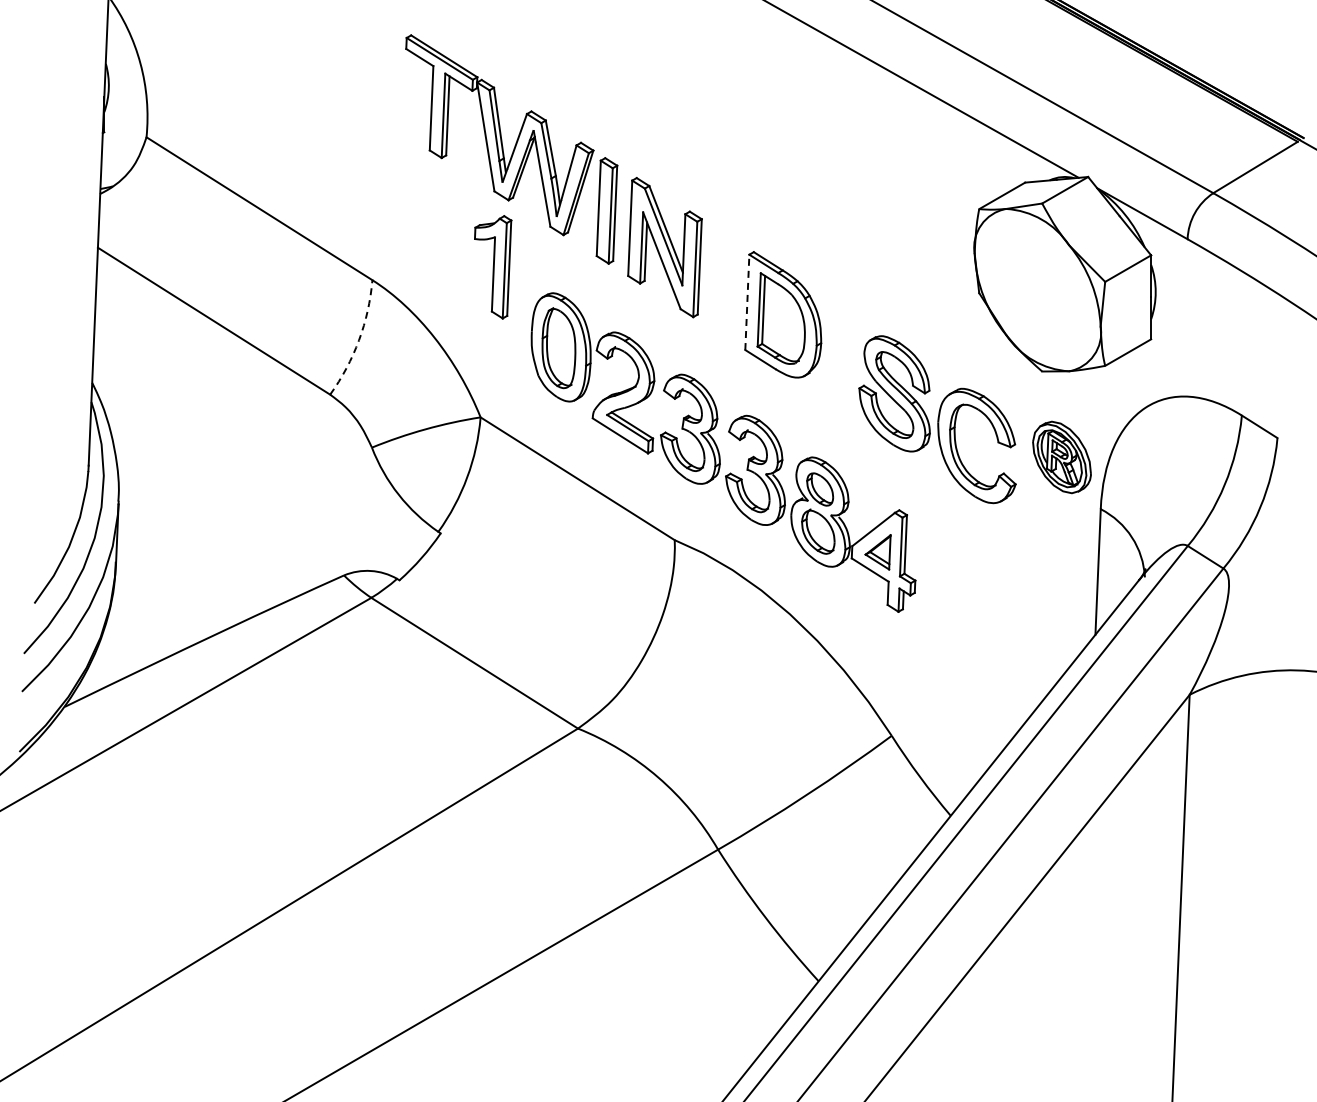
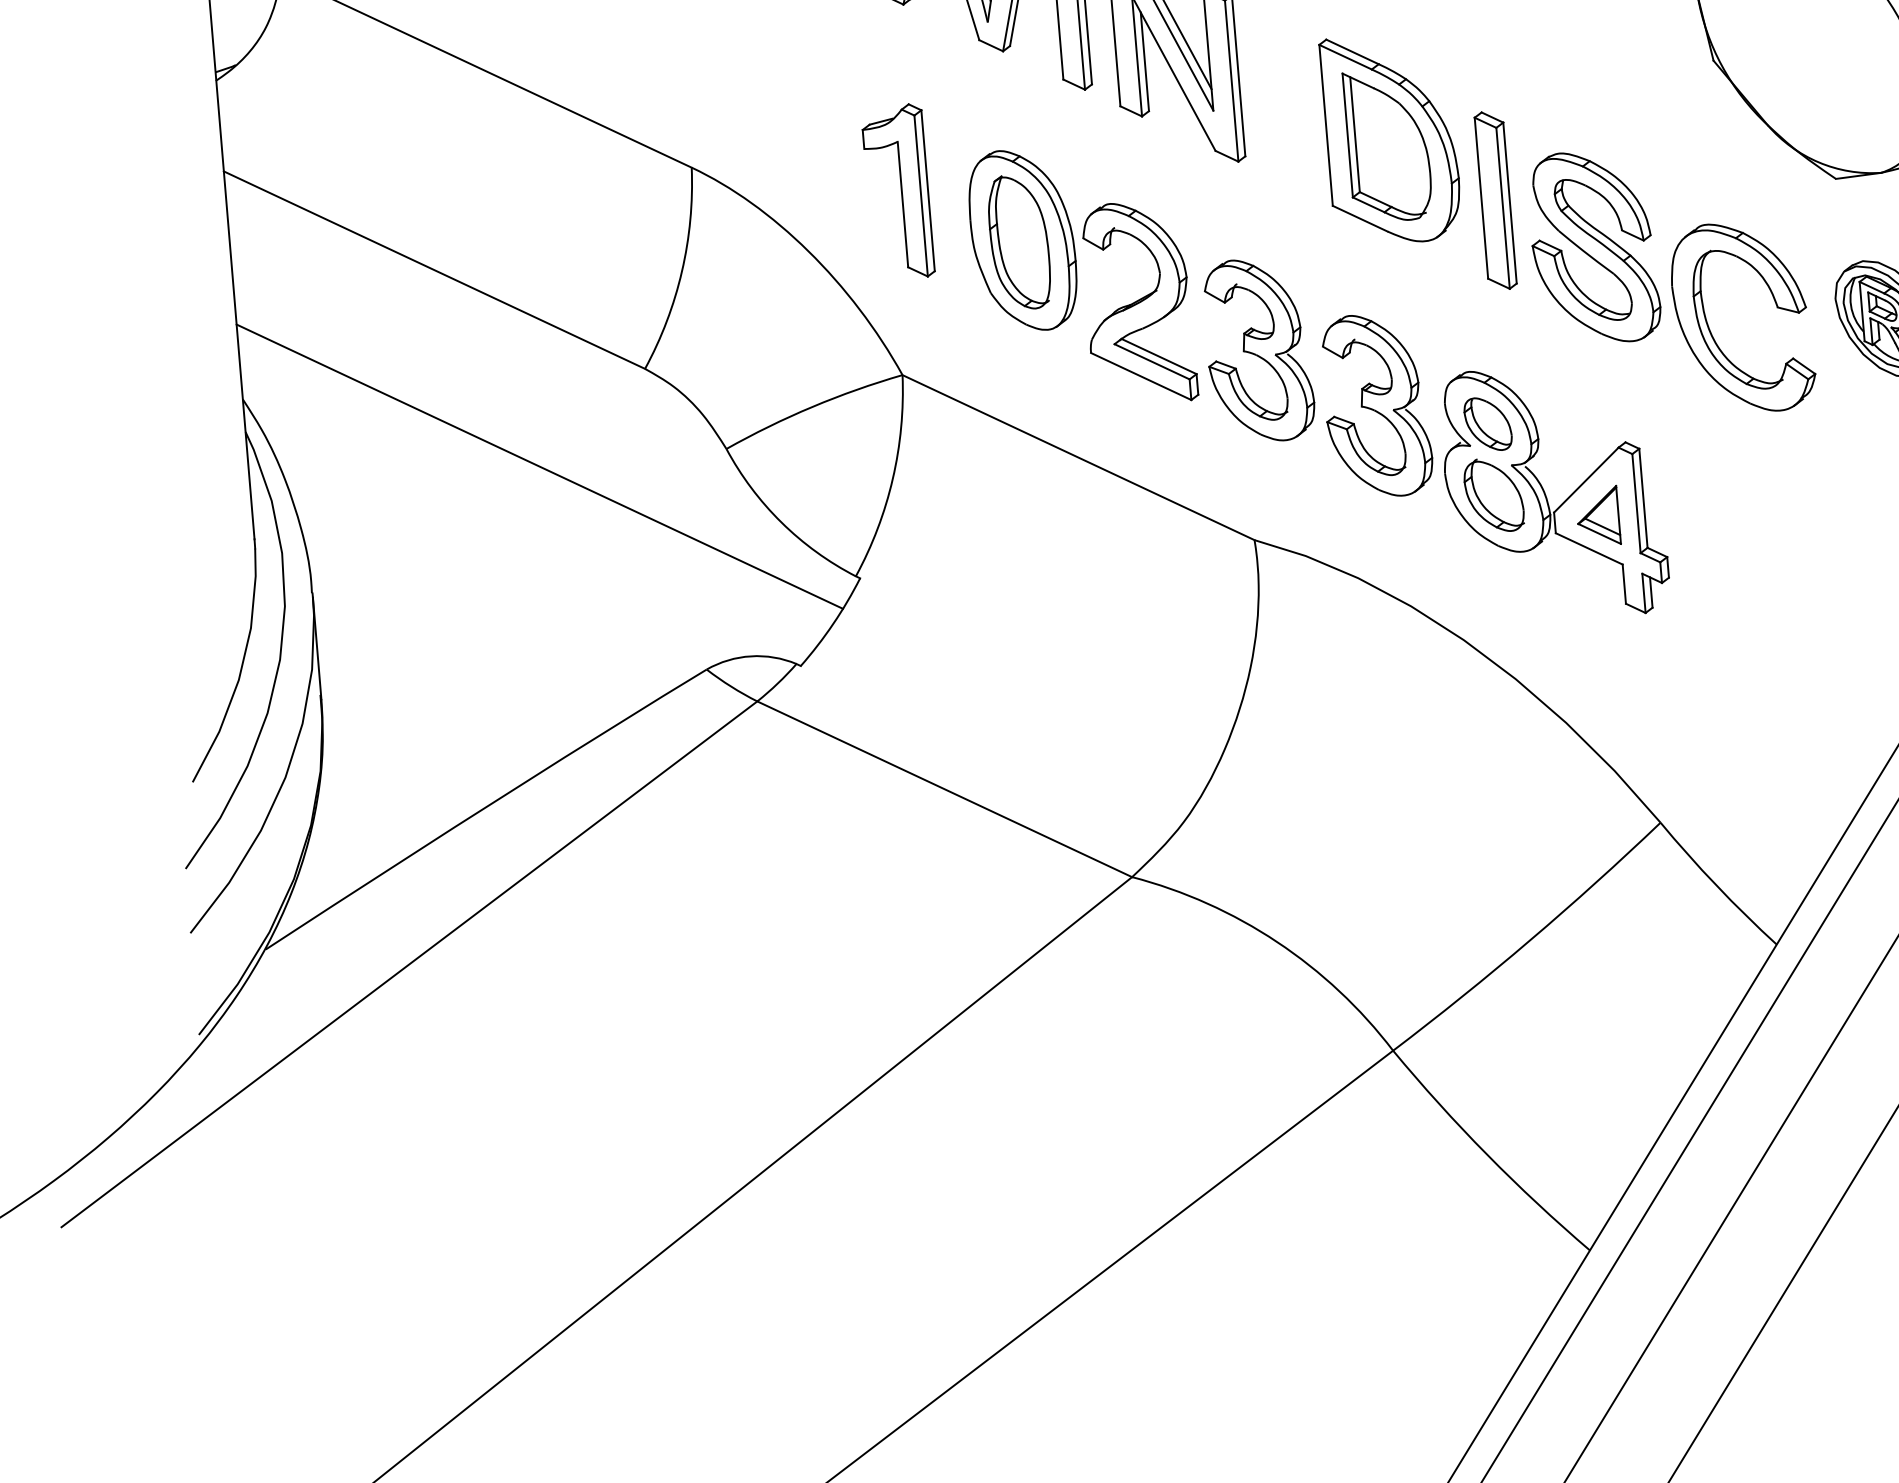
part: (493, 267) -> (901, 192), moved
line: (747, 302) -> (1326, 125), dashed -> solid
arc: (359, 340) -> (682, 271), dashed -> solid
part: (840, 358) -> (1494, 199), added
line: (261, 443) -> (540, 465), added

